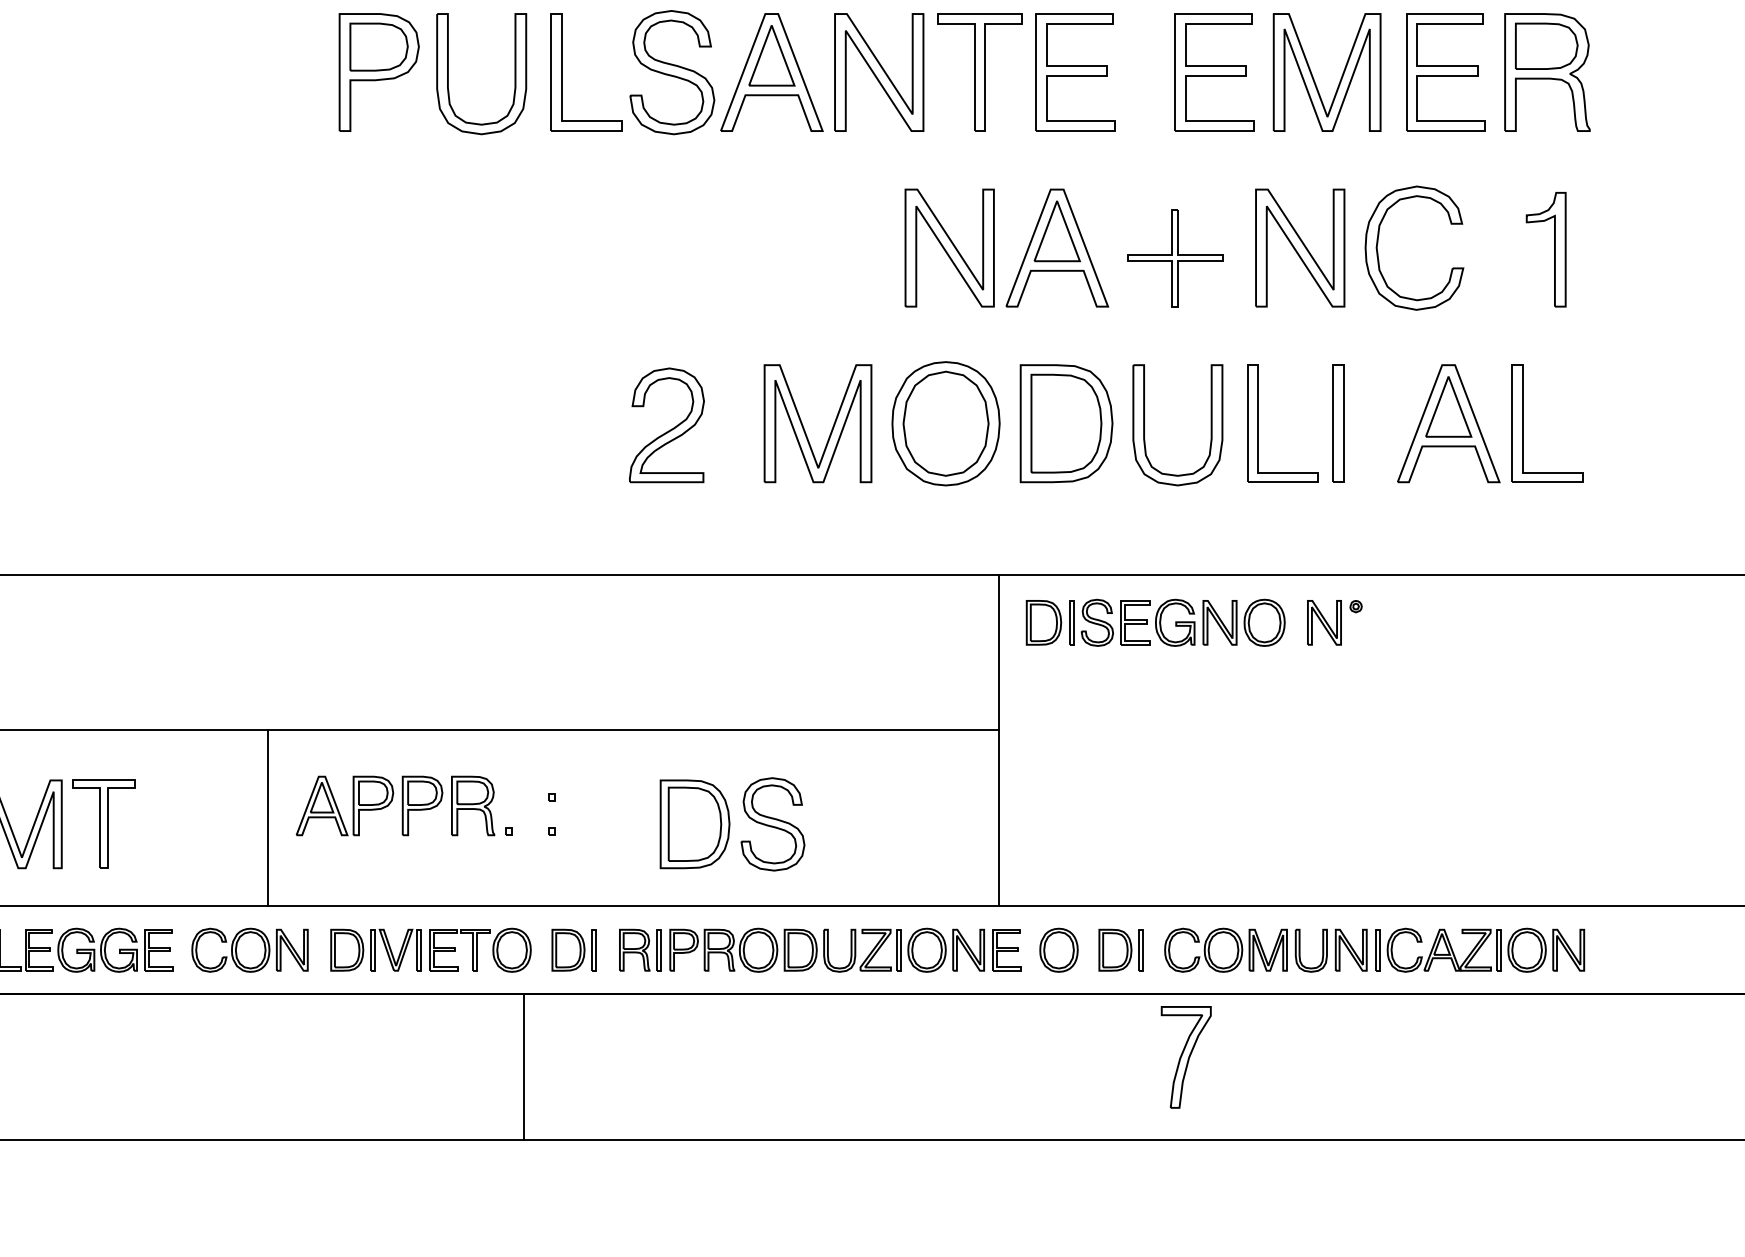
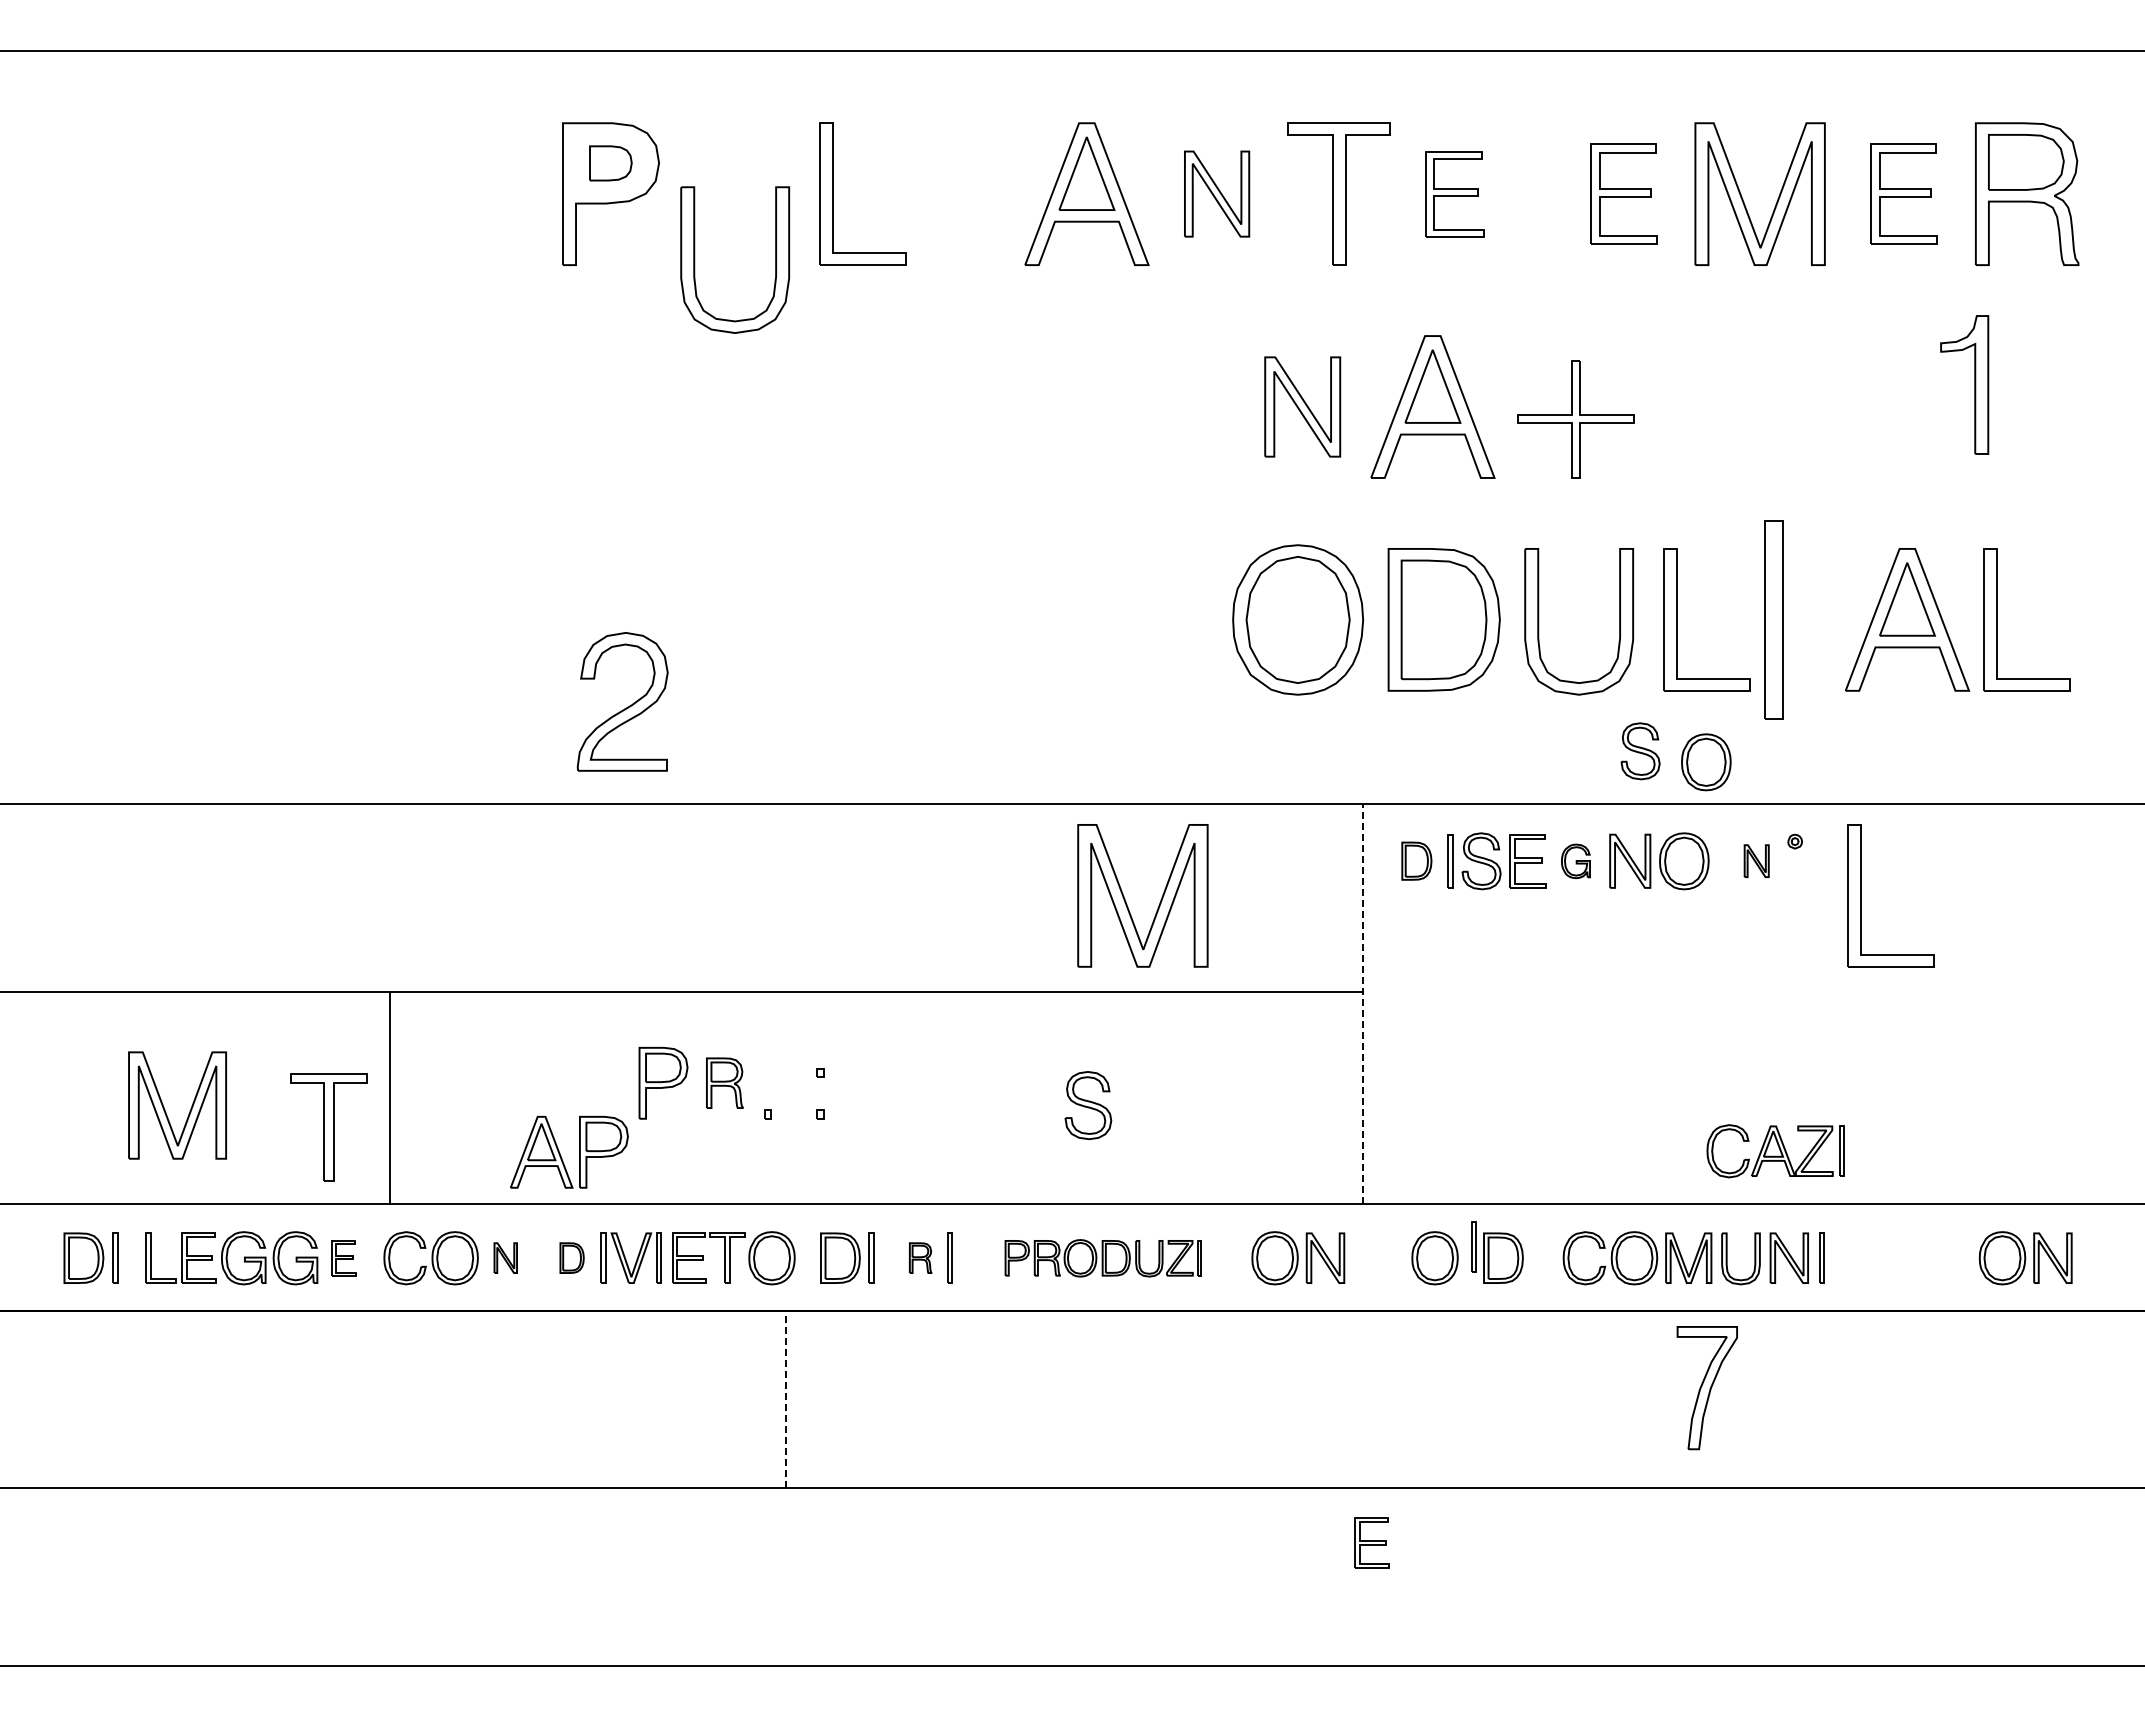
part: (378, 47) -> (610, 163), size x0.6
part: (672, 71) -> (966, 193), removed
part: (878, 71) -> (1216, 193), size x0.6
part: (1075, 71) -> (1454, 193), size x0.6
part: (1214, 71) -> (1623, 193), size x0.7
part: (1445, 71) -> (1903, 193), size x0.7
part: (448, 73) -> (695, 259), moved
part: (1378, 241) -> (1822, 398), removed
part: (949, 247) -> (1302, 406), size x0.7
part: (1300, 247) -> (1727, 406), removed
part: (1554, 249) -> (1974, 384), moved
part: (1338, 423) -> (1773, 619), size x1.4
part: (804, 428) -> (1126, 901), moved
part: (670, 429) -> (627, 706), moved
part: (1228, 532) -> (1640, 751), added
part: (1282, 541) -> (1706, 762), added
part: (1043, 622) -> (1416, 860), size x0.7
part: (1324, 622) -> (1756, 860), size x0.6
part: (1174, 623) -> (1575, 861), size x0.6
part: (1410, 651) -> (1861, 895), added
line: (999, 740) -> (1362, 1003), solid -> dashed
part: (472, 805) -> (724, 1082), size x0.7
part: (338, 808) -> (561, 1155), moved
line: (267, 817) -> (389, 1097), moved
part: (103, 824) -> (328, 1127), moved
part: (694, 824) -> (993, 1105), removed
part: (773, 824) -> (1088, 1105), size x0.6
part: (158, 949) -> (343, 1257), size x0.7
part: (292, 949) -> (505, 1257), size x0.6
part: (346, 949) -> (571, 1257), size x0.6
part: (634, 949) -> (920, 1257), size x0.6
part: (1006, 949) -> (1371, 1542), moved
part: (1141, 949) -> (1473, 1246), moved
part: (784, 950) -> (1102, 1258), size x0.7
part: (1443, 950) -> (1775, 1151), moved
part: (1185, 1057) -> (1706, 1388), moved
line: (524, 1066) -> (786, 1399), solid -> dashed

